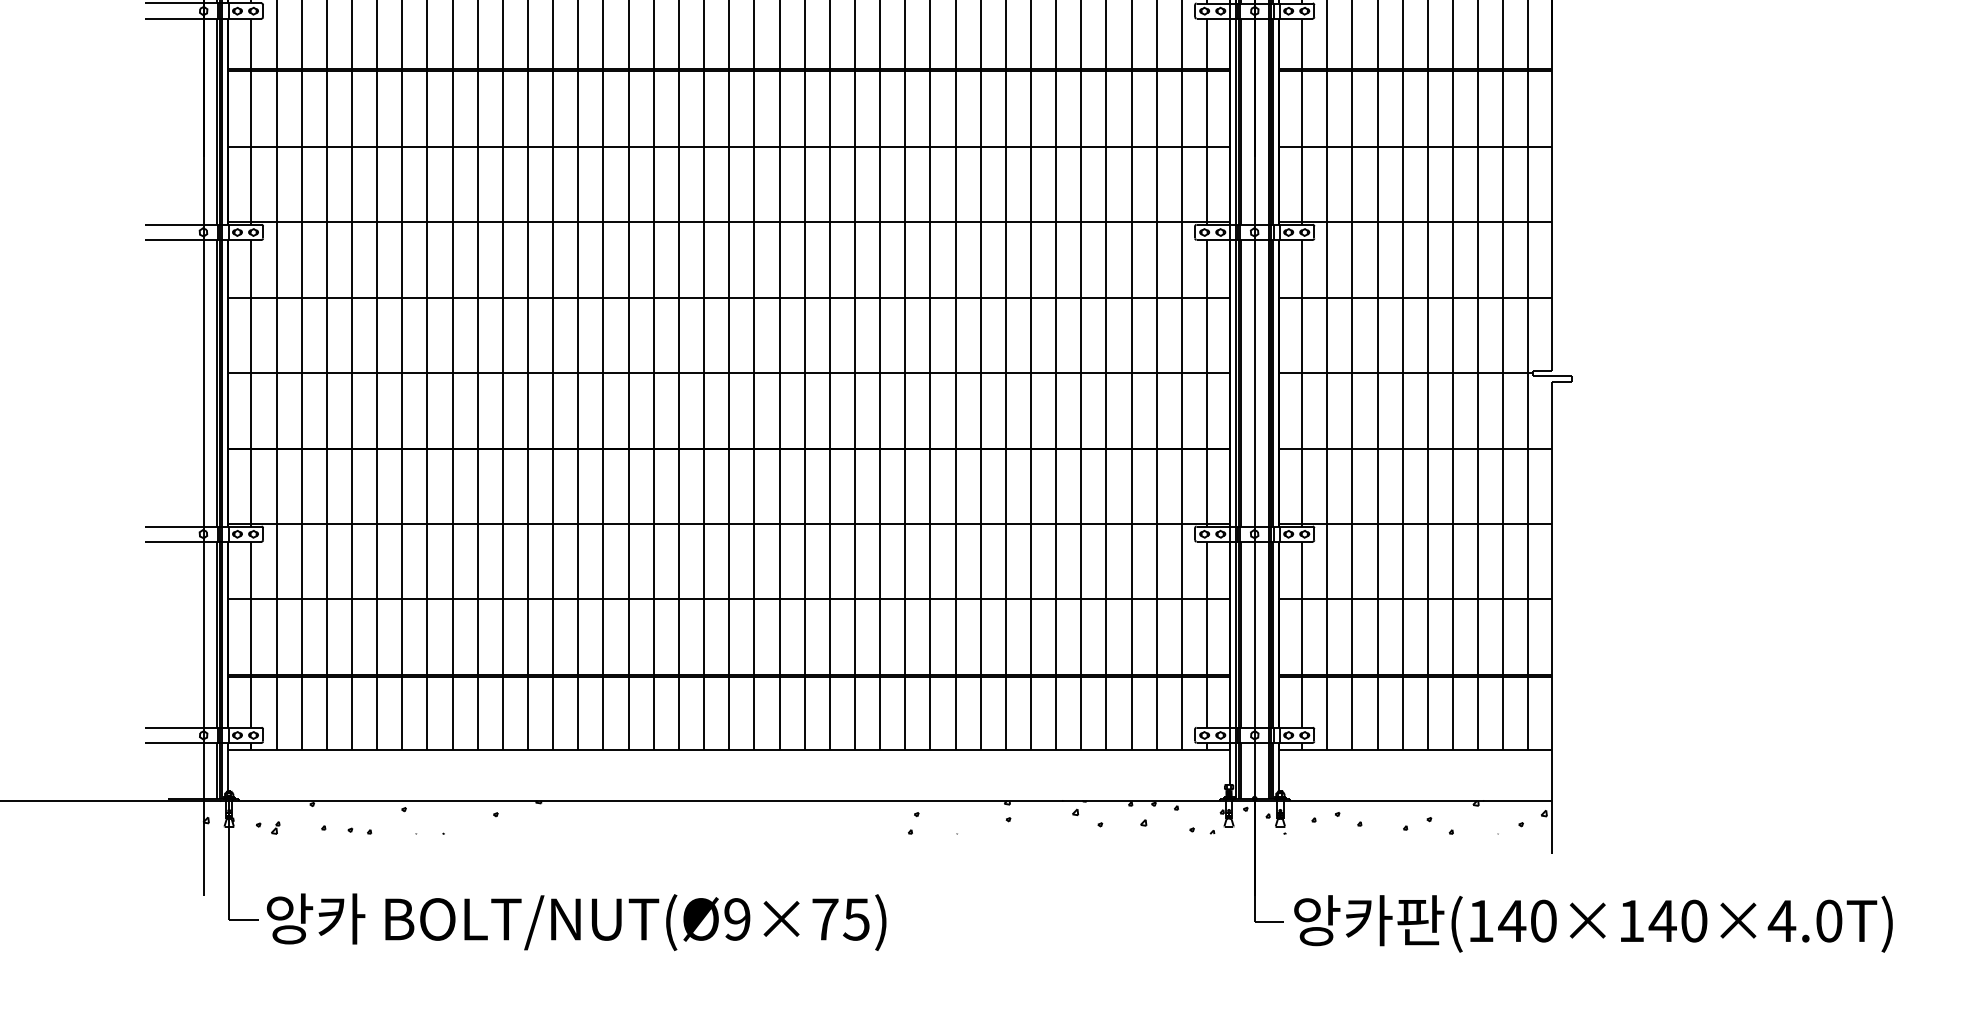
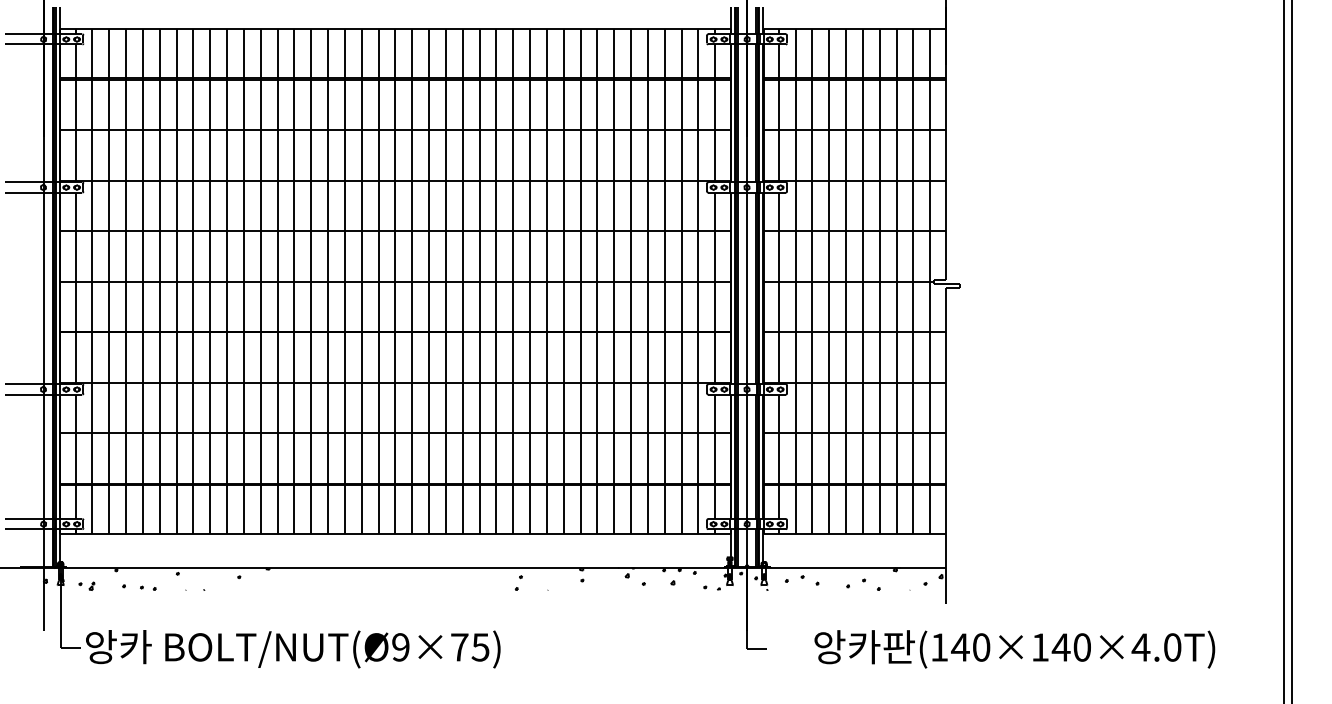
text: (1592, 924) -> (1014, 649), moved

